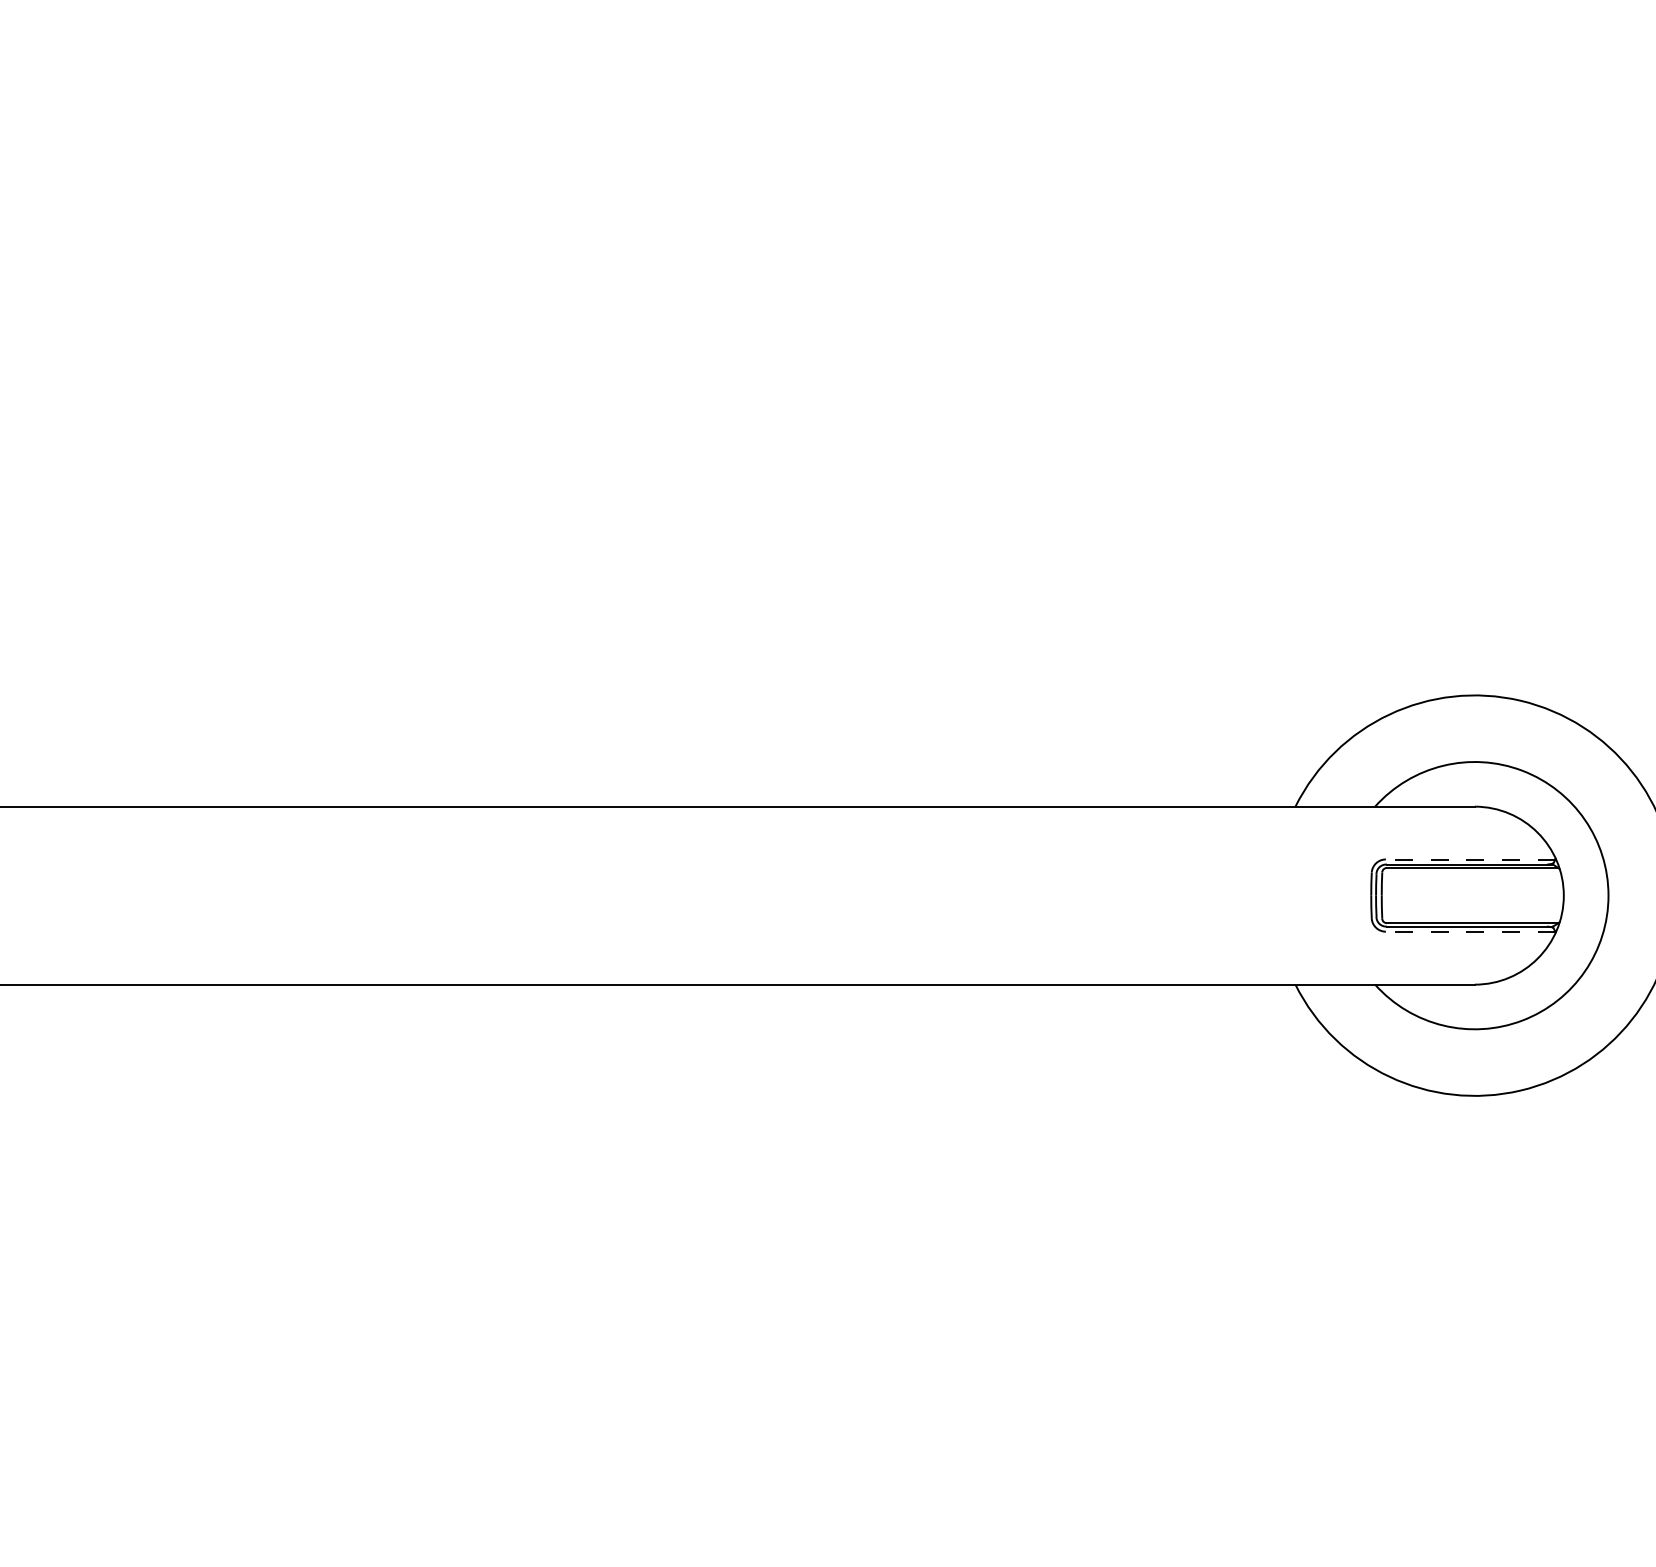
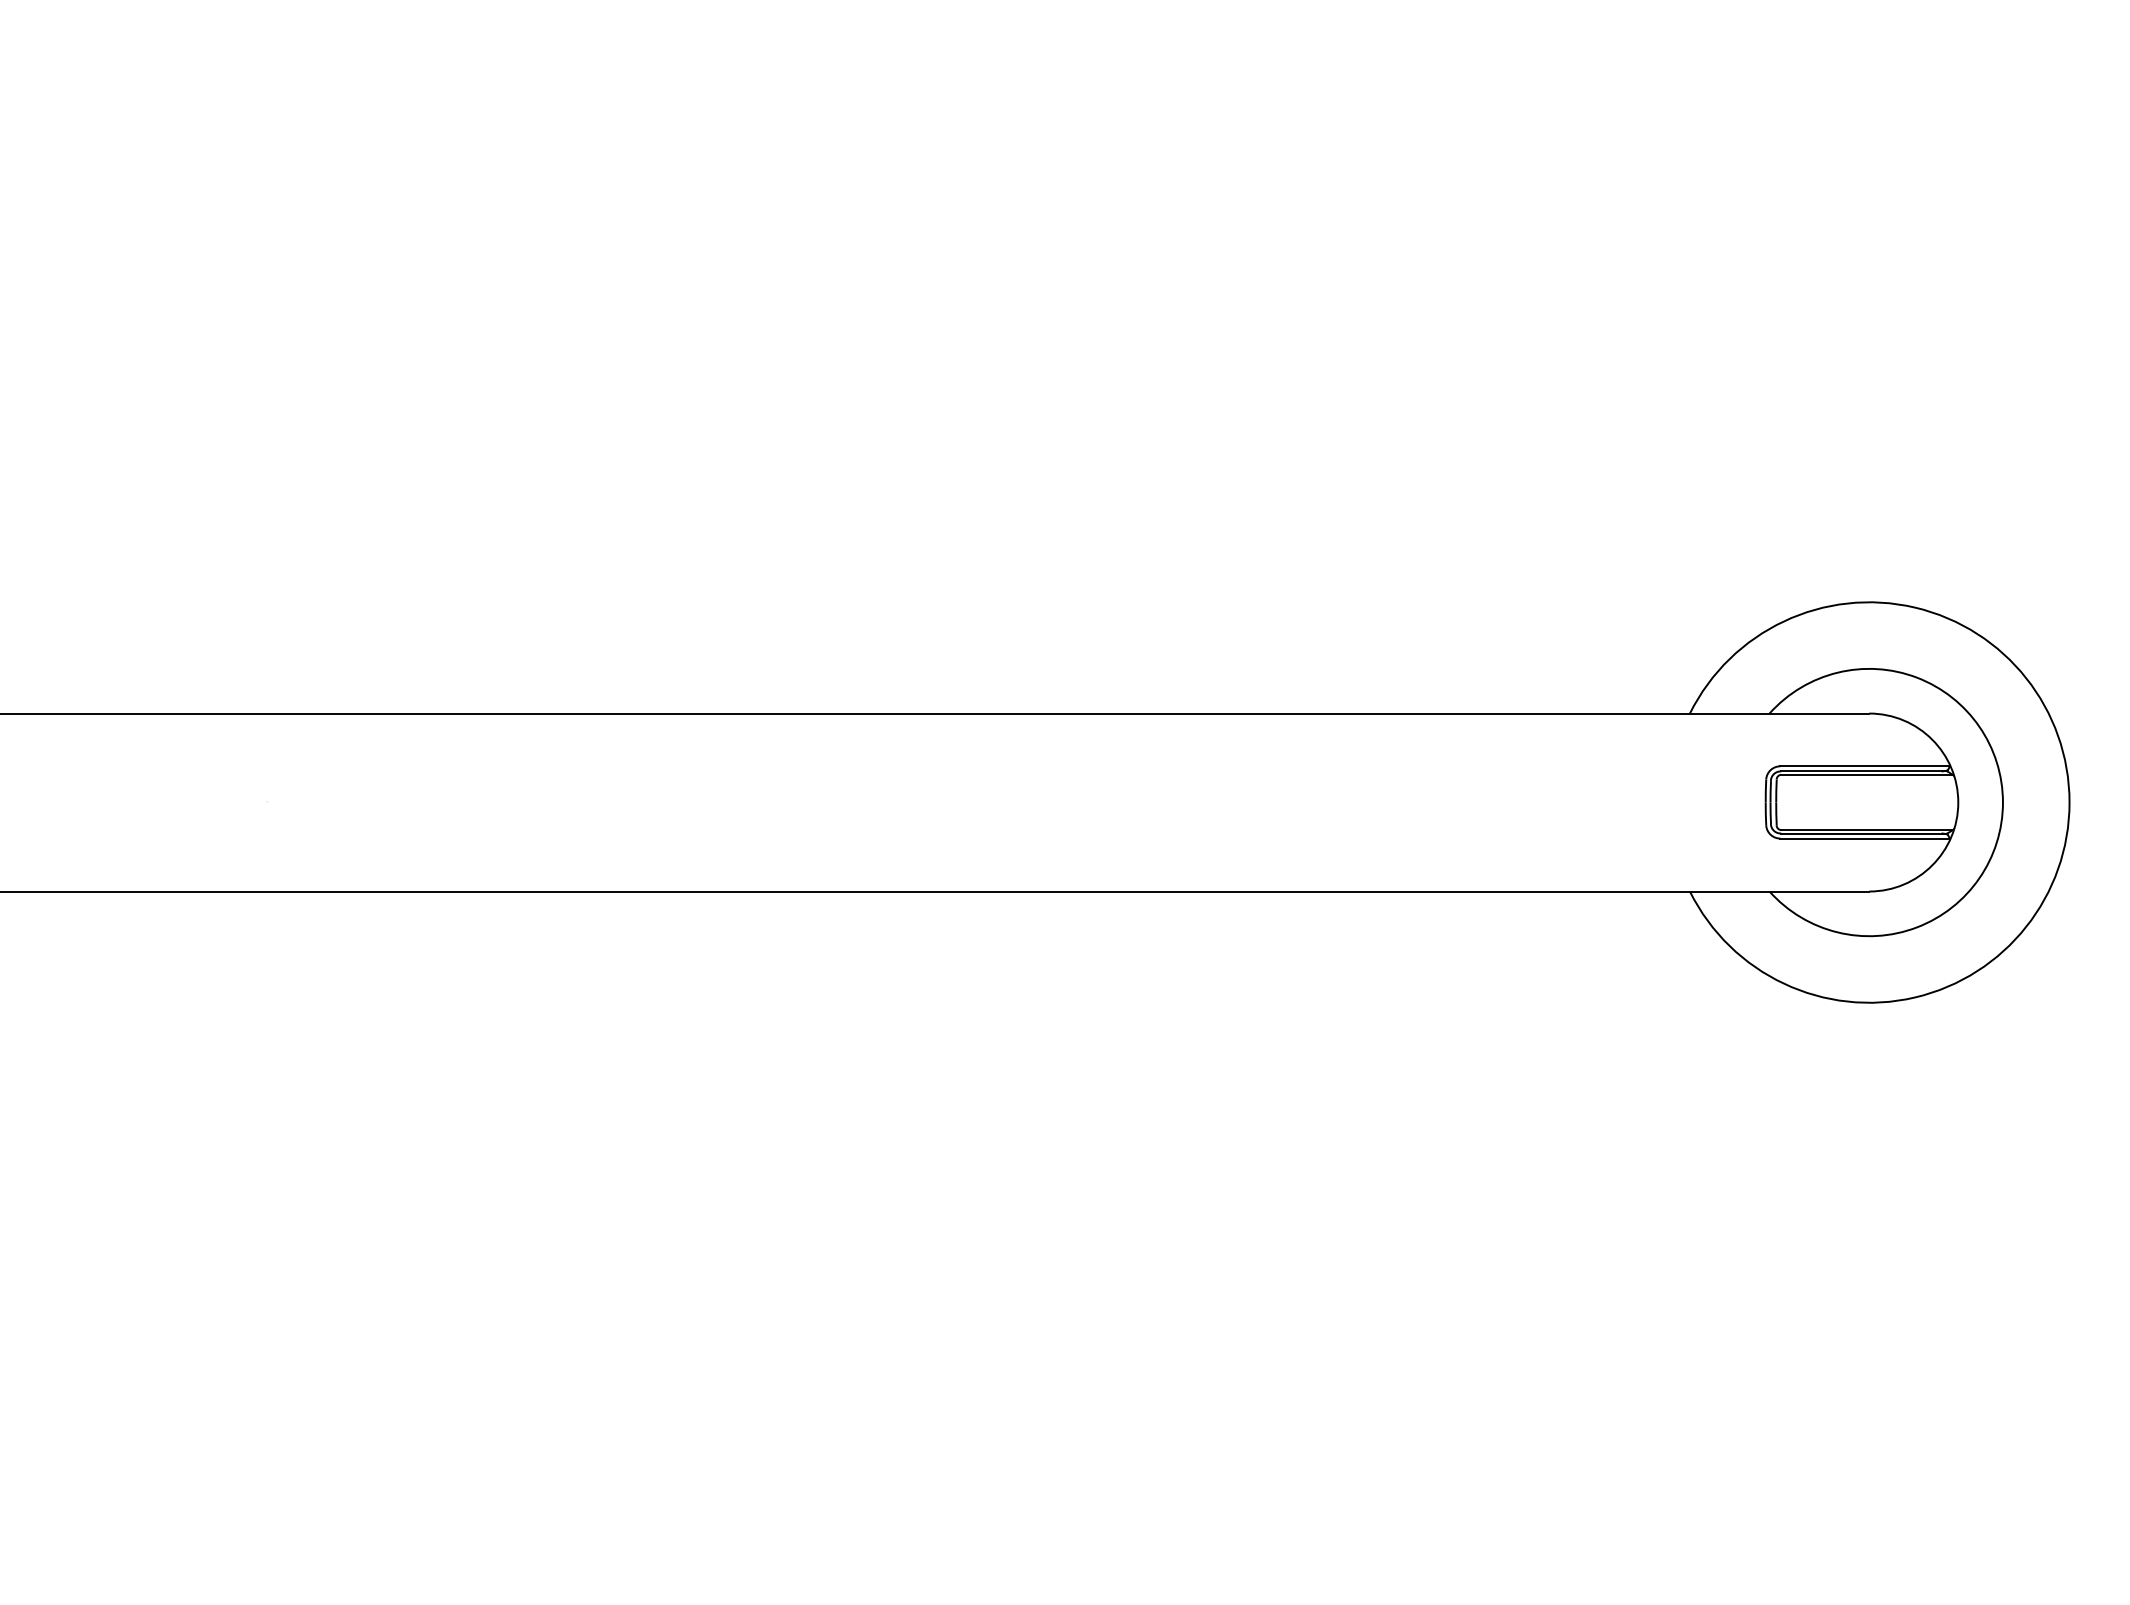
line: (1471, 859) -> (1865, 766), dashed -> solid
line: (1471, 931) -> (1865, 838), dashed -> solid

